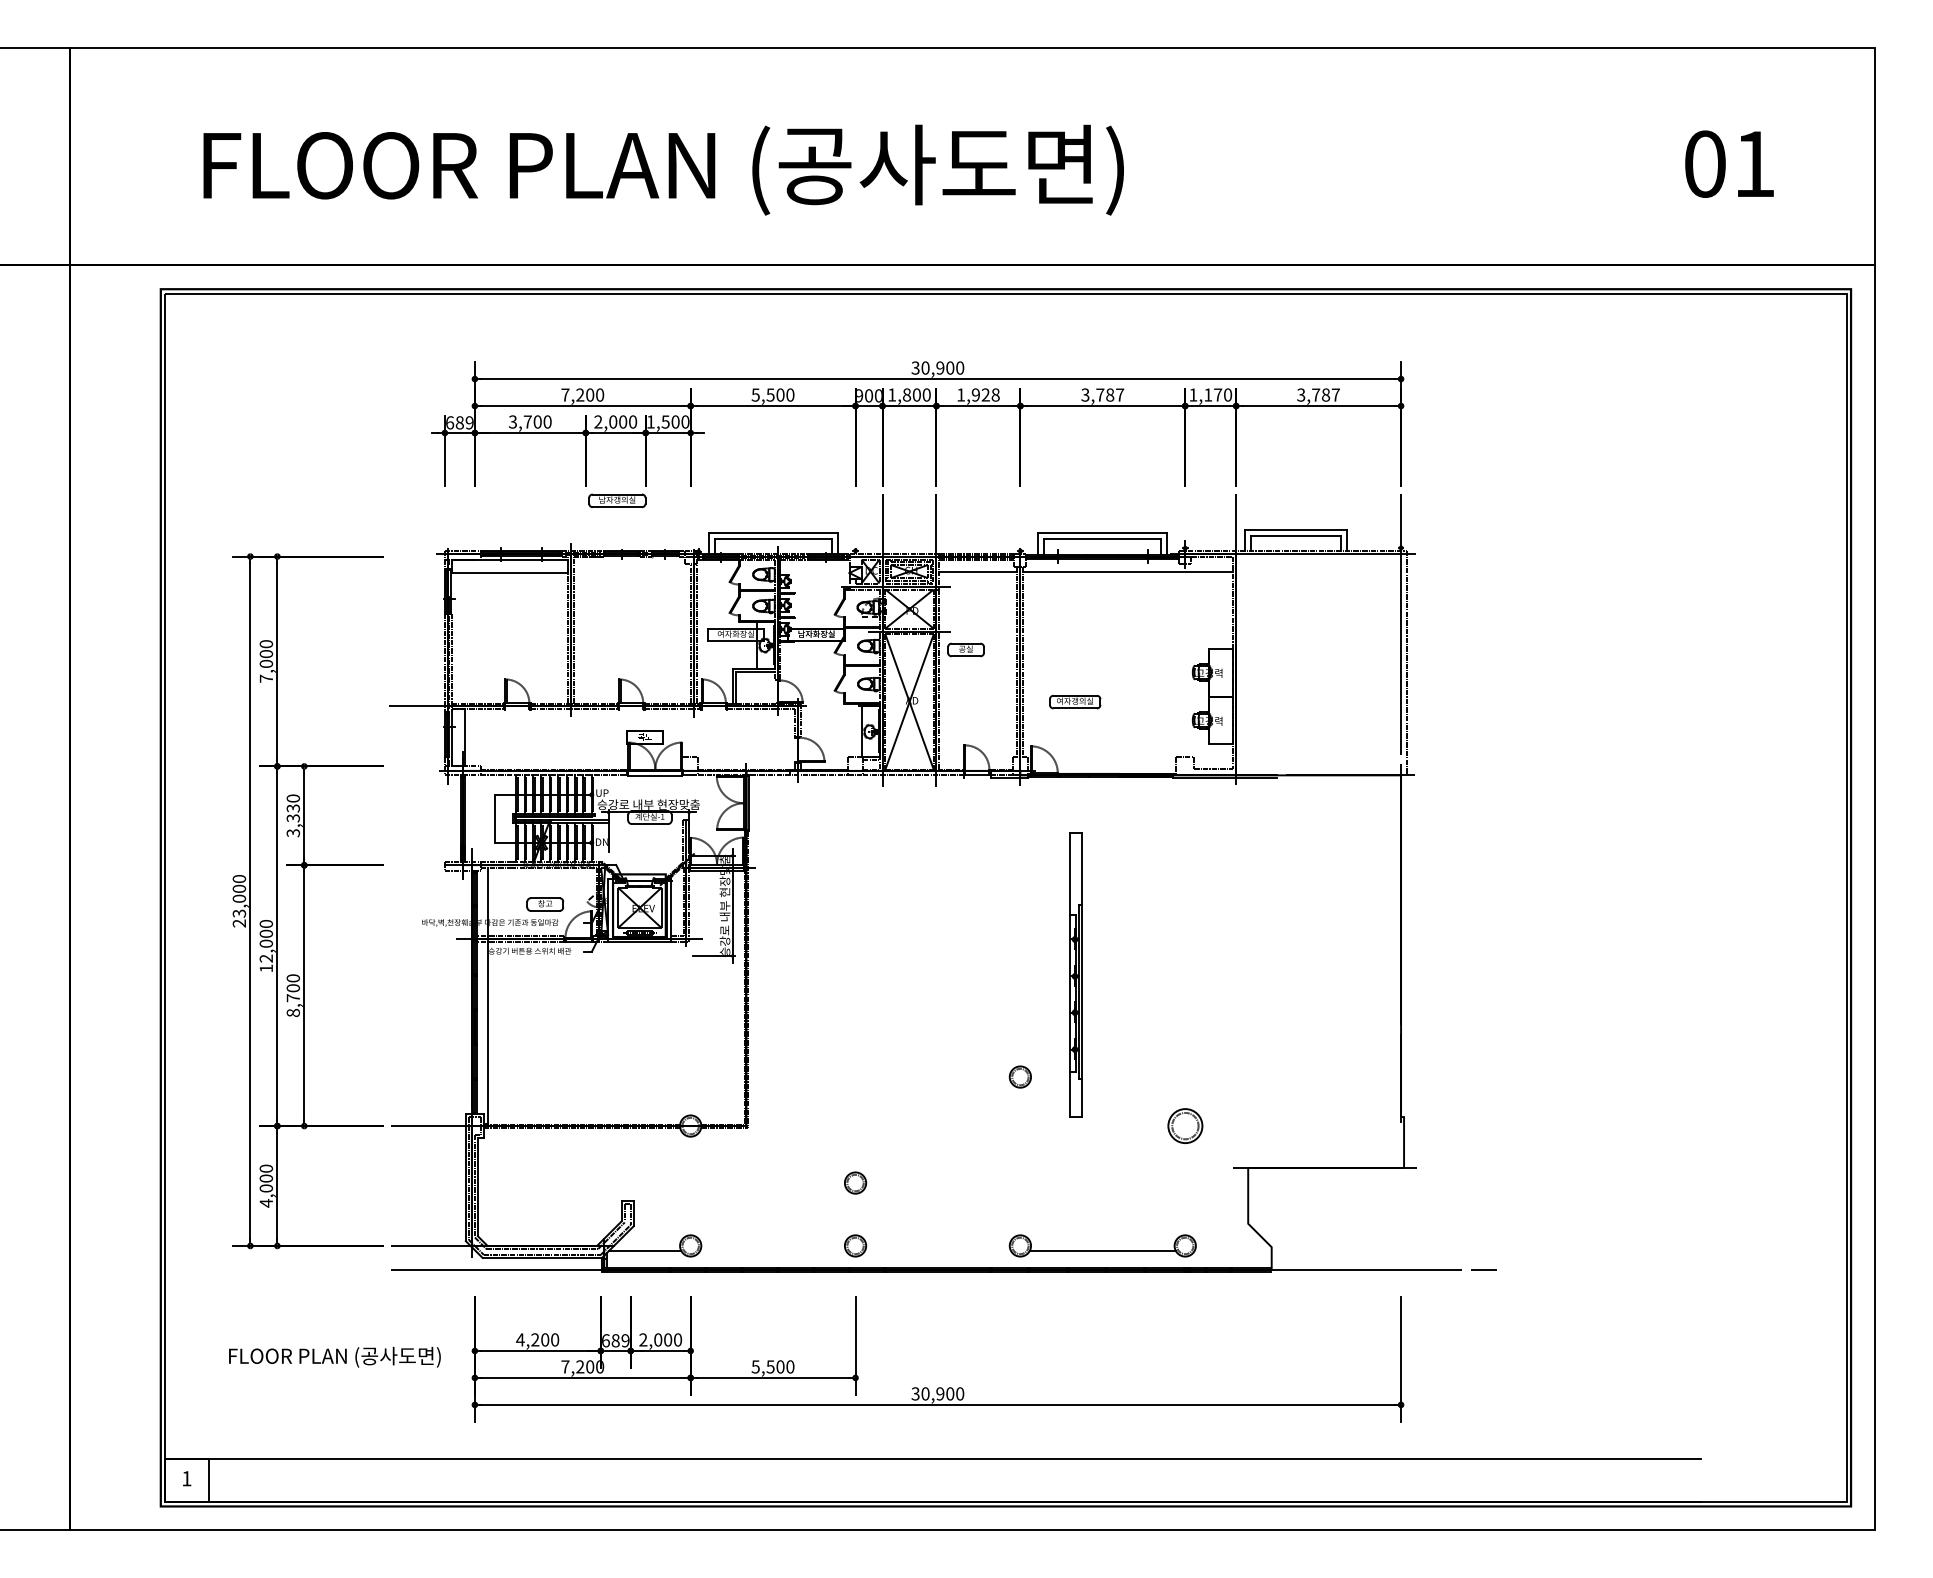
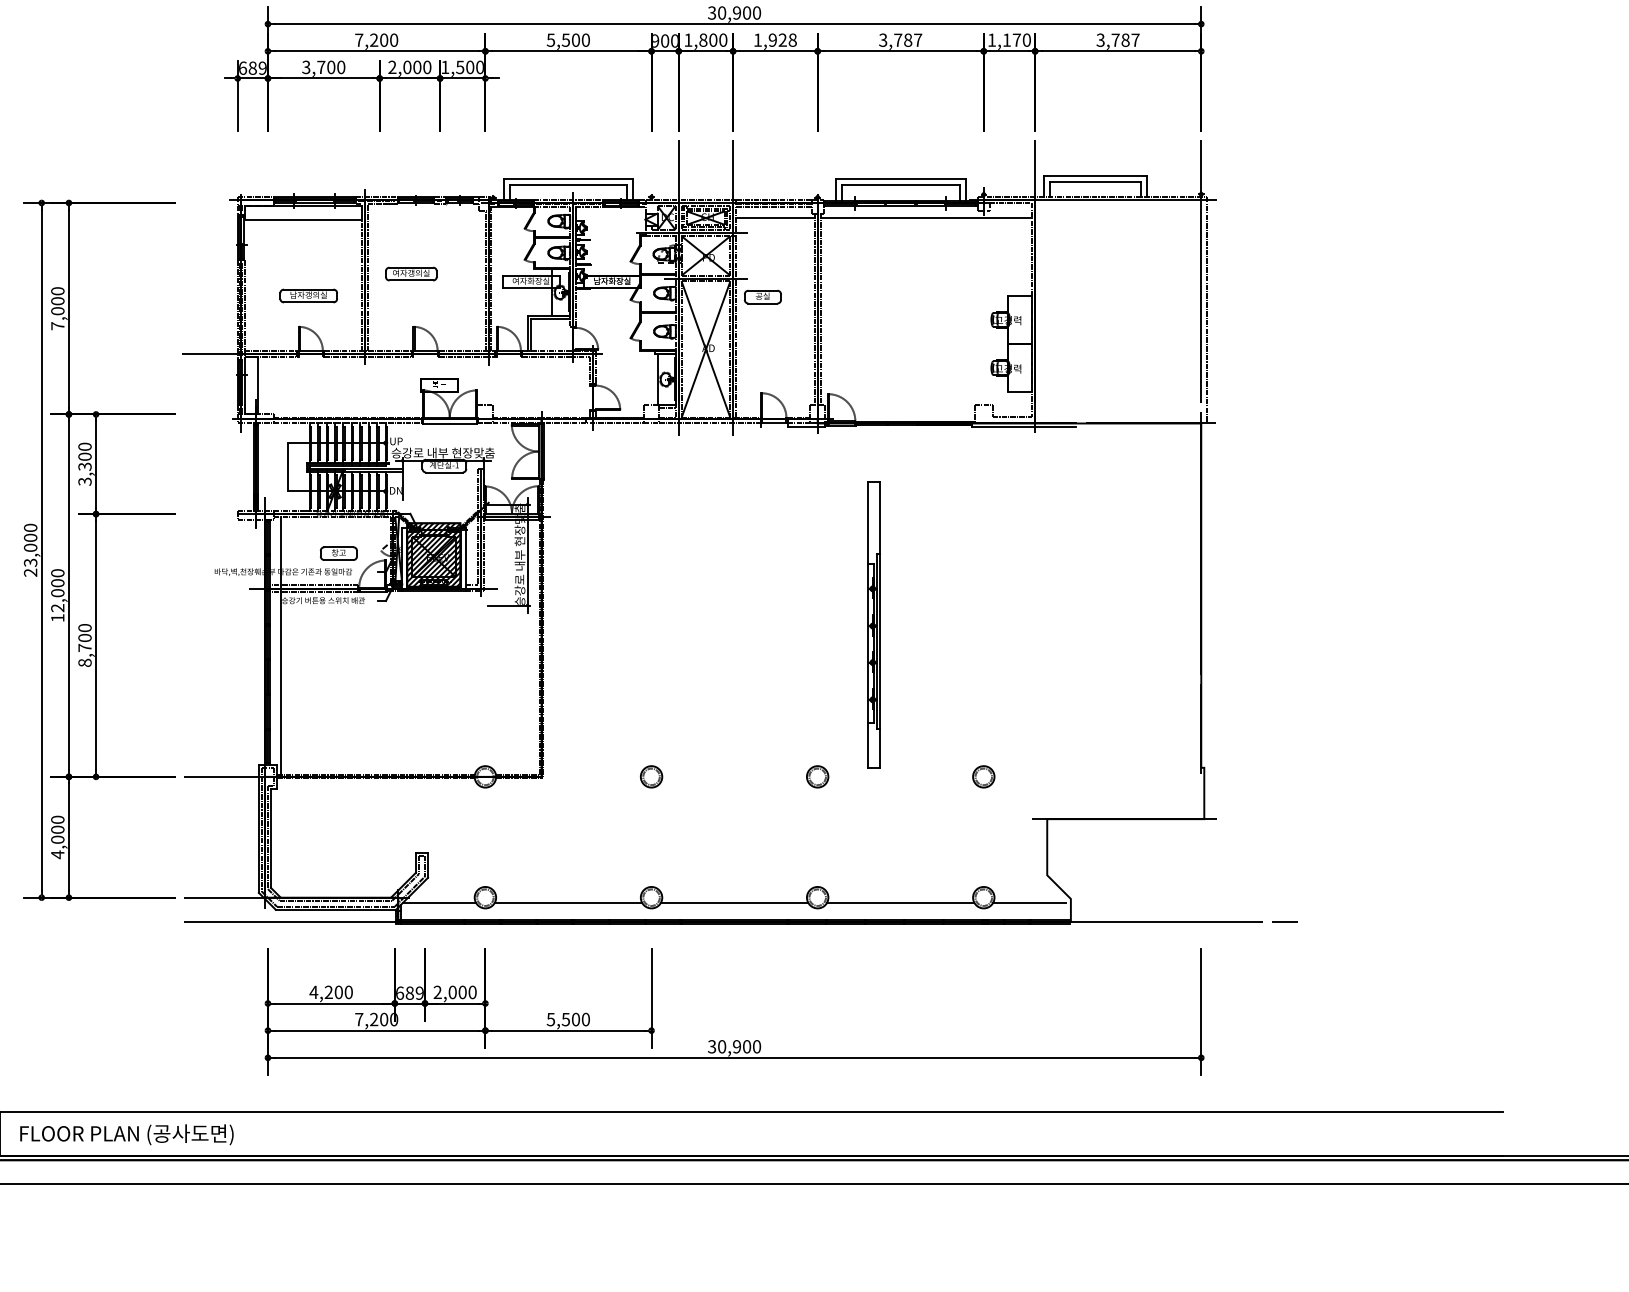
part: (617, 500) -> (308, 295), moved
part: (1075, 701) -> (411, 273), moved
text: (292, 808) -> (84, 456), 3,330 -> 3,300
hatch: (639, 905) -> (433, 554), added
part: (1019, 1076) -> (816, 776), moved
part: (1184, 1125) -> (983, 776), size x0.62
part: (855, 1182) -> (651, 776), moved
line: (773, 1250) -> (568, 902), added
line: (937, 1250) -> (734, 902), added
line: (1230, 1250) -> (1029, 902), added
text: (334, 1356) -> (126, 1134), moved

